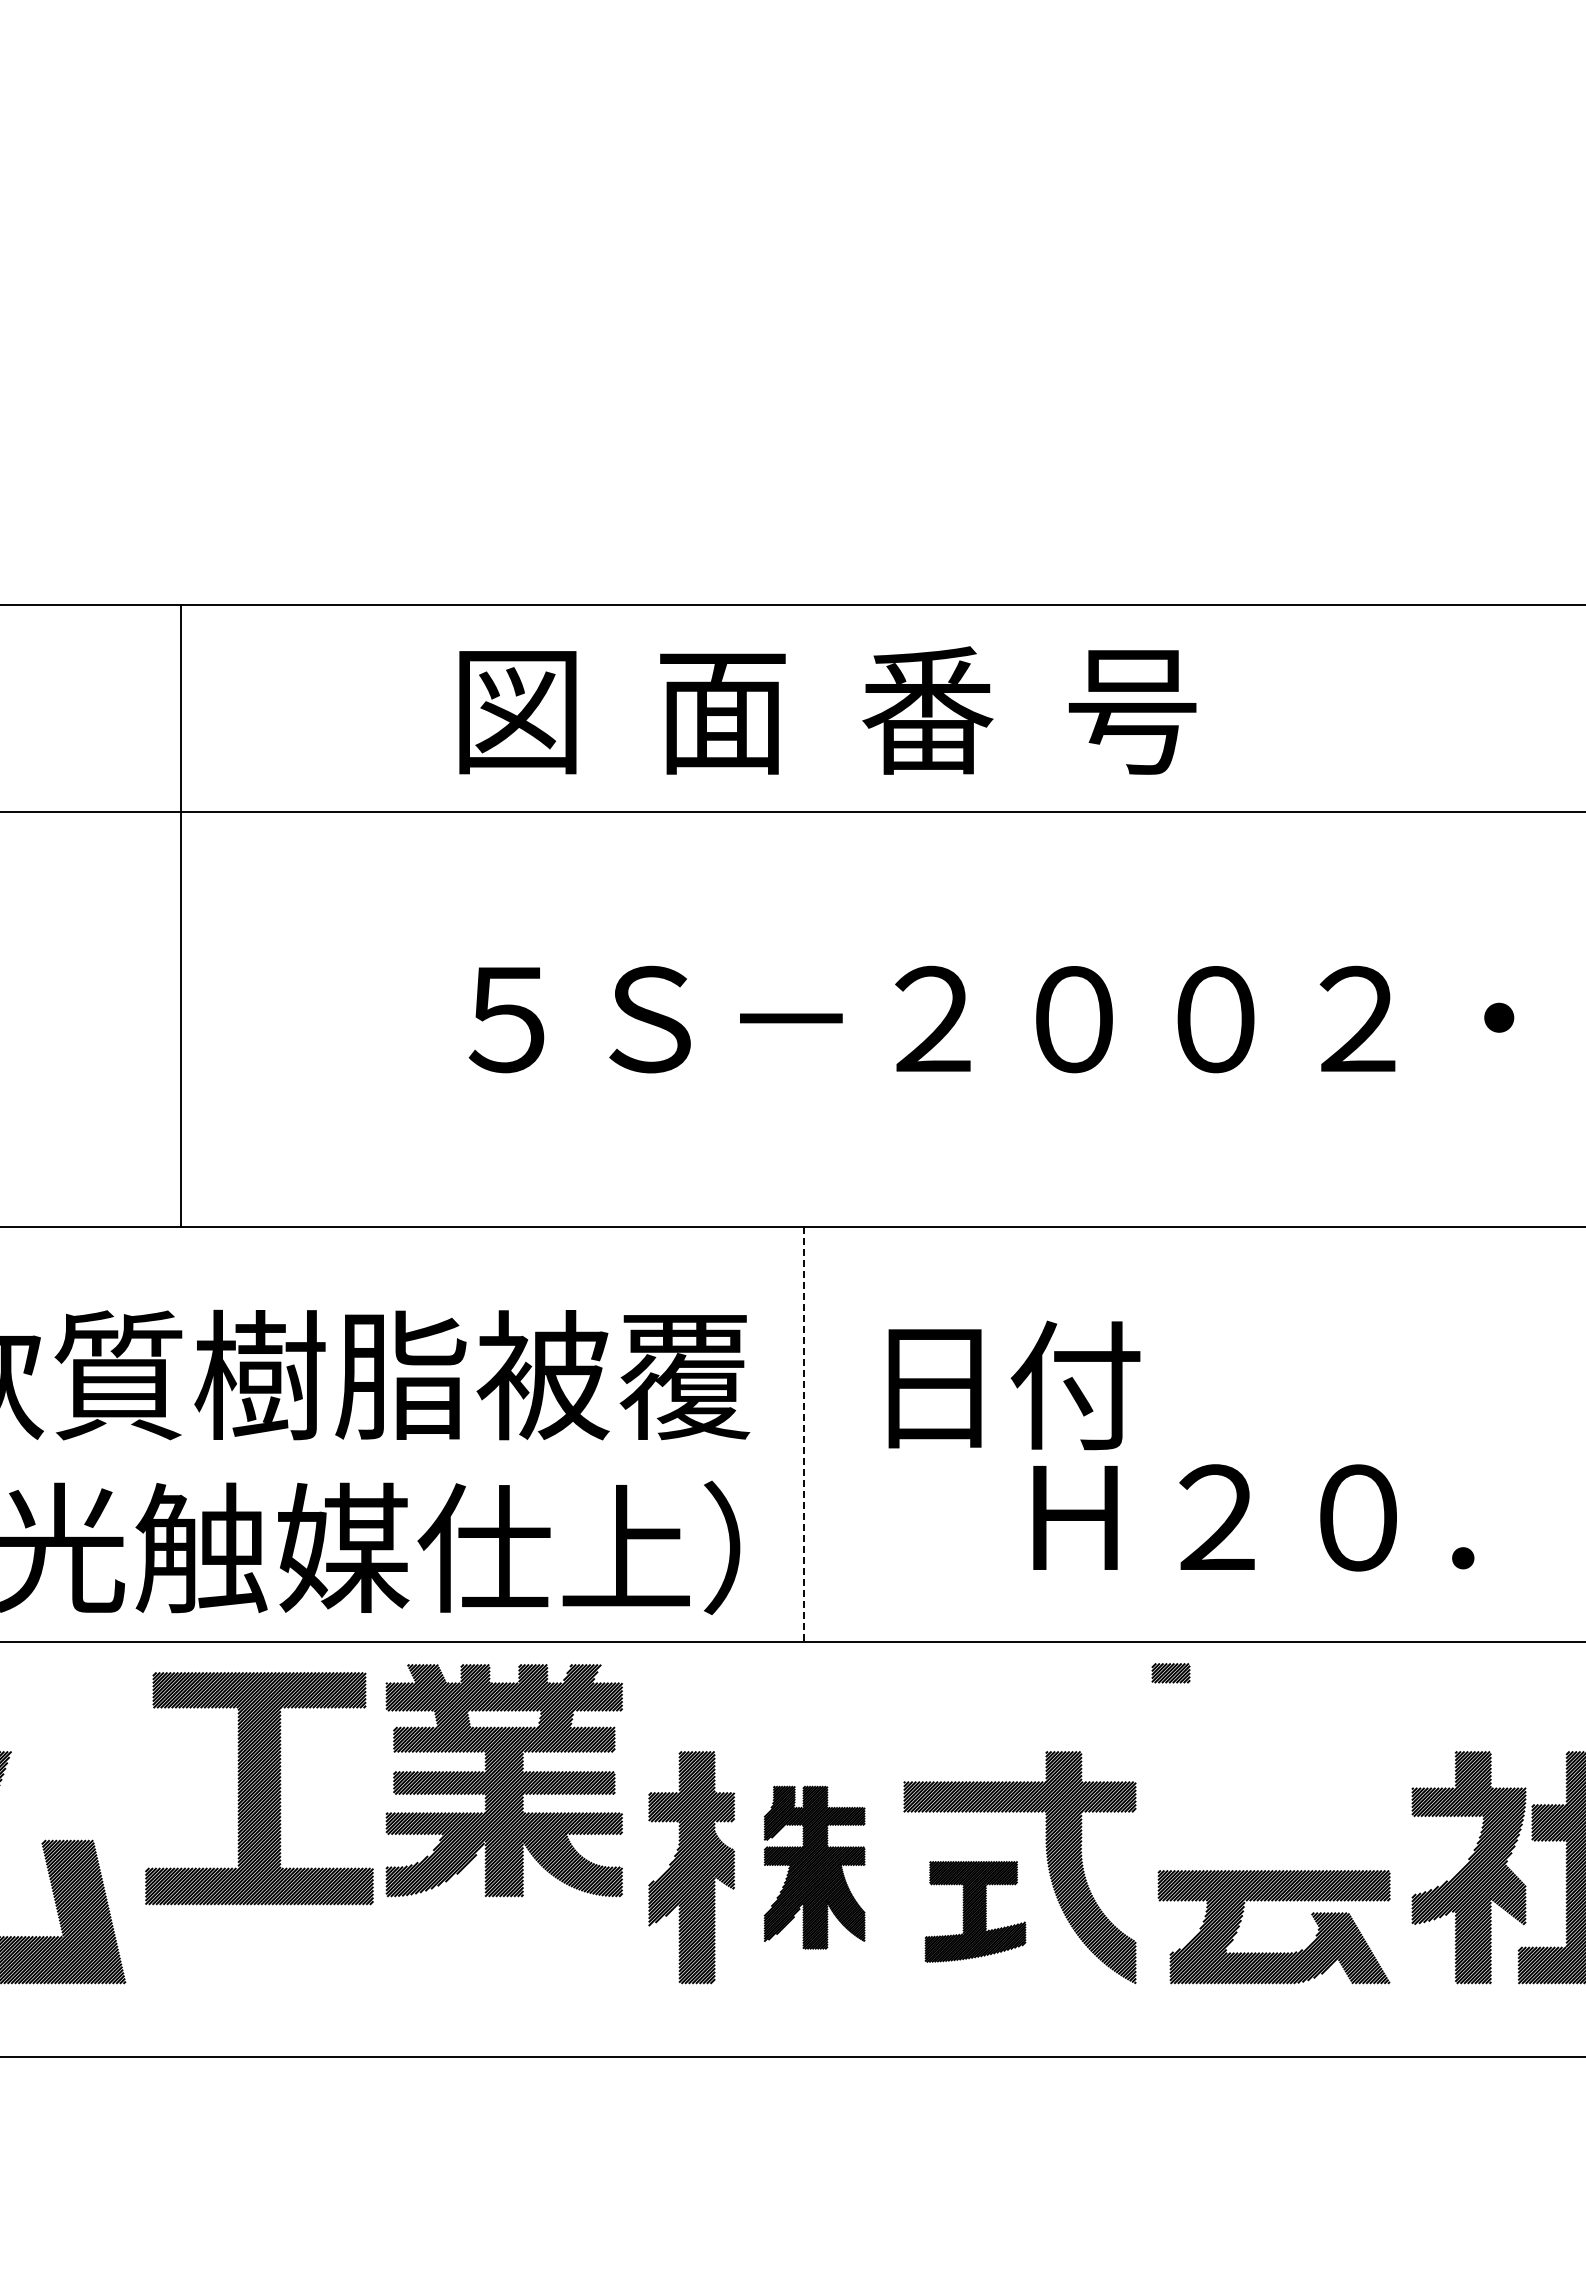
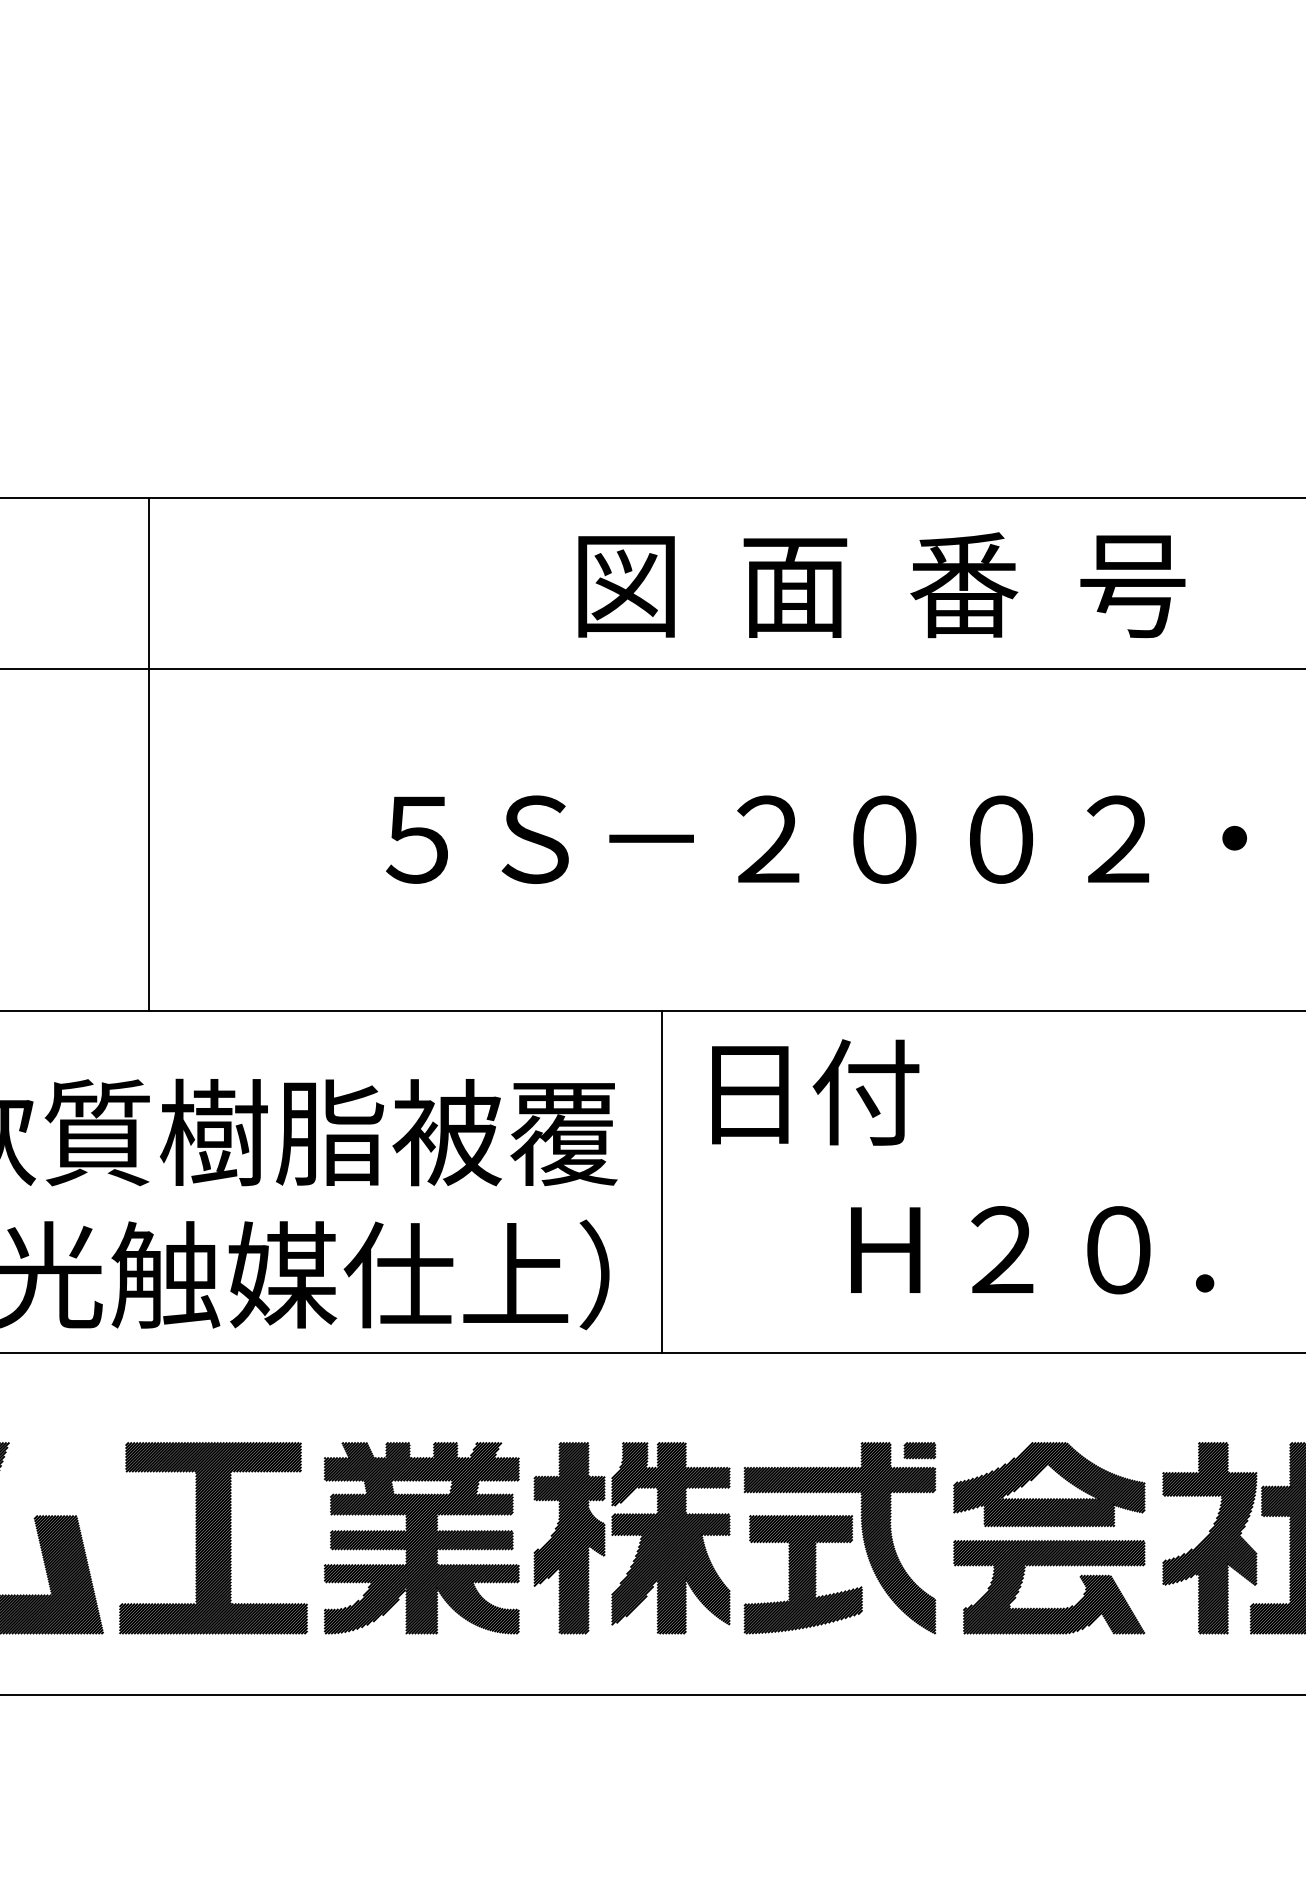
text: (827, 710) -> (881, 585), moved
text: (1014, 1385) -> (815, 1092), moved
line: (804, 1434) -> (662, 1181), dashed -> solid
part: (1170, 1673) -> (919, 1450), moved
part: (503, 1780) -> (421, 1538), moved
part: (259, 1788) -> (213, 1538), moved
part: (1273, 1802) -> (1048, 1484), added
part: (814, 1867) -> (670, 1538), size x1.43
part: (975, 1911) -> (803, 1574), size x1.43

